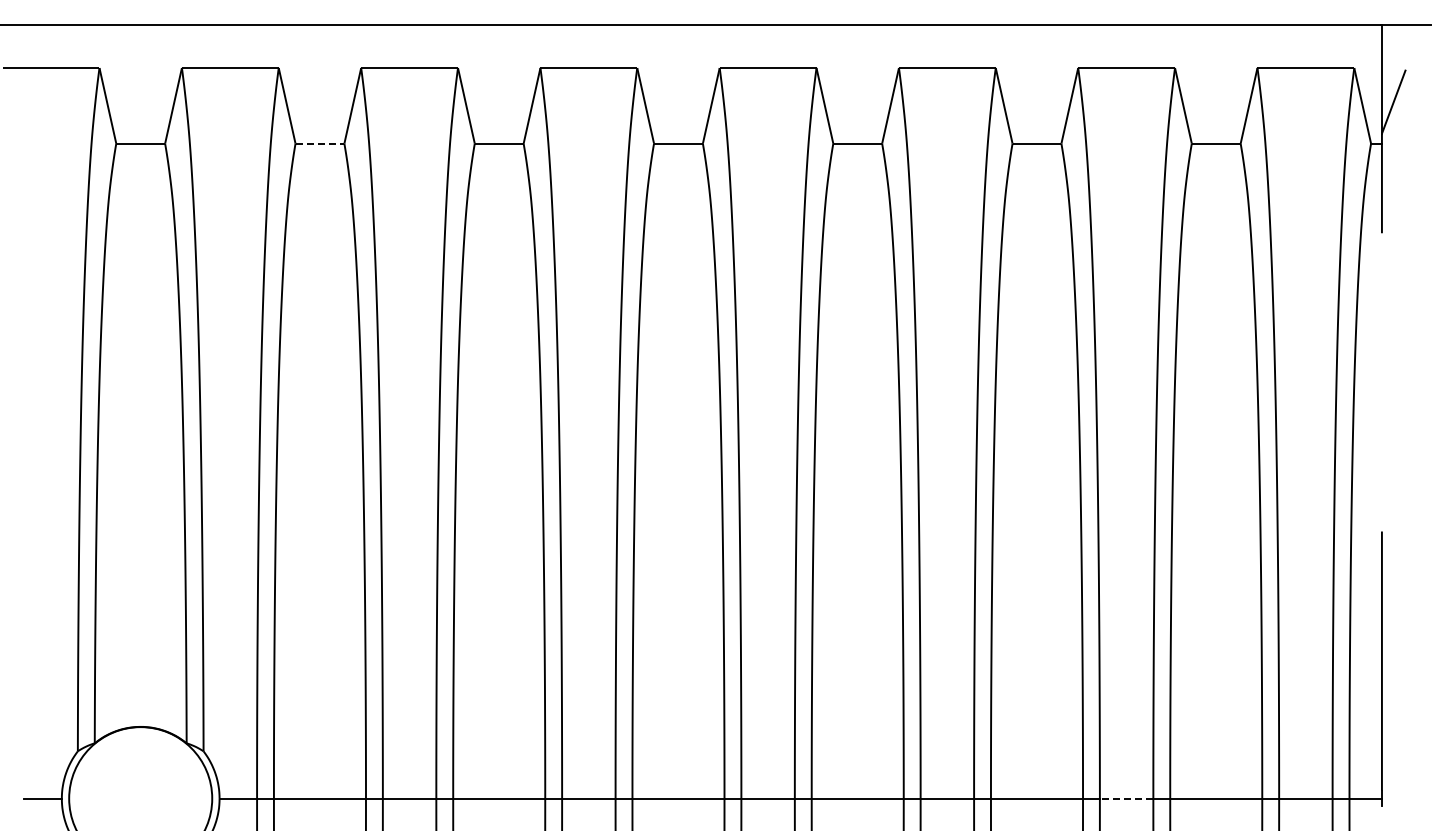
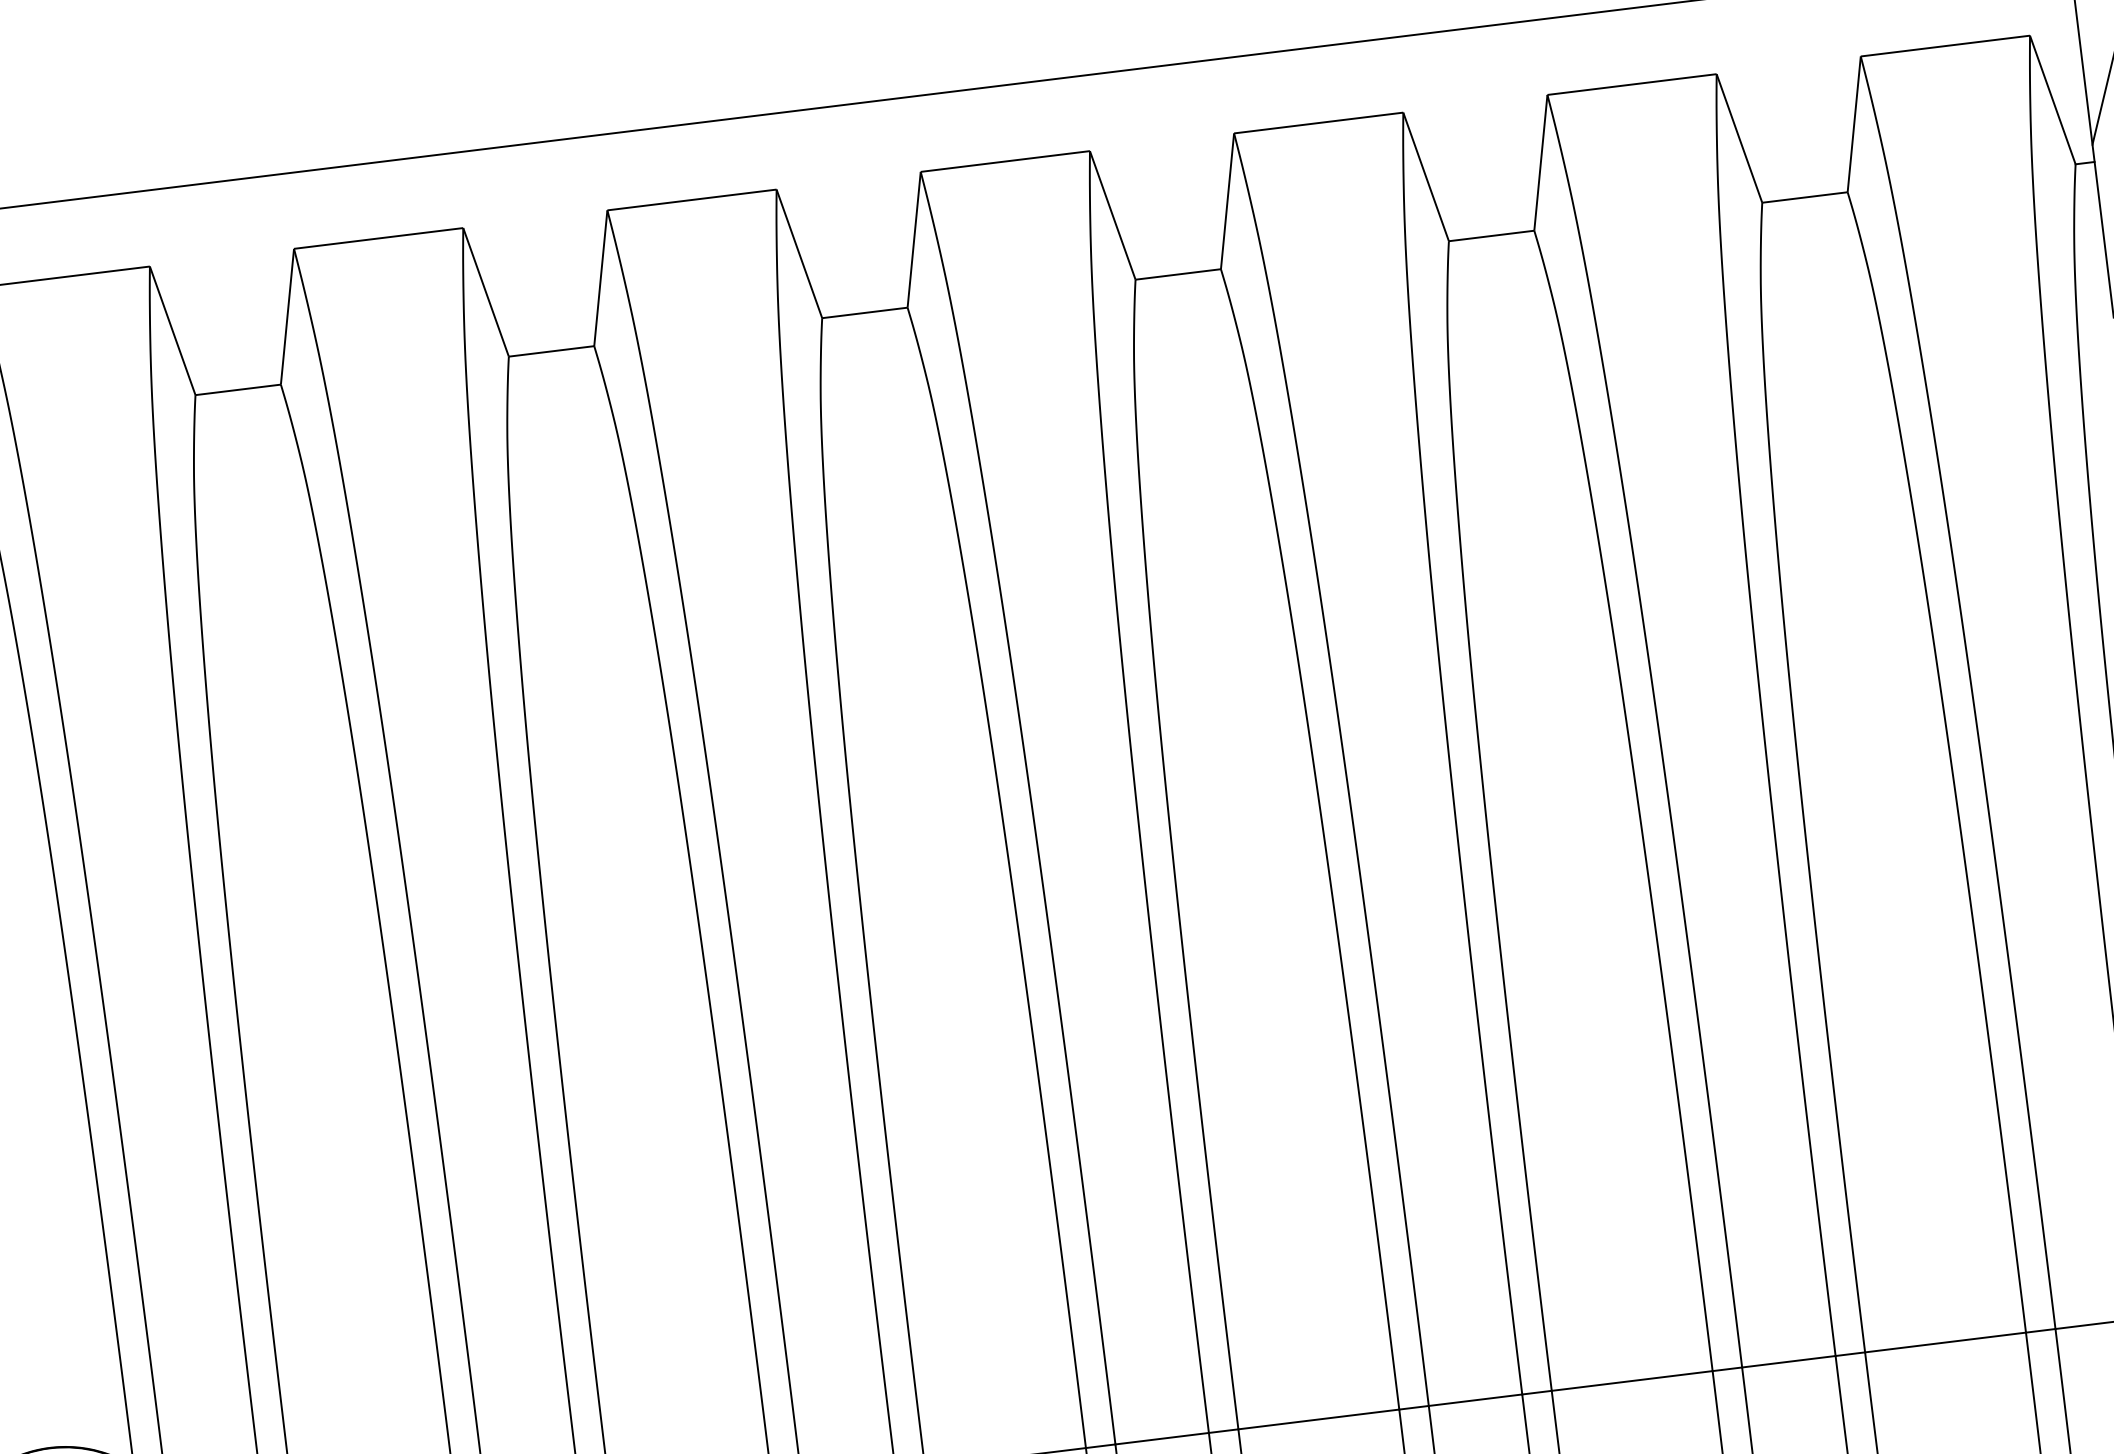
line: (320, 143) -> (239, 389), dashed -> solid
line: (1126, 798) -> (1788, 1361), dashed -> solid

